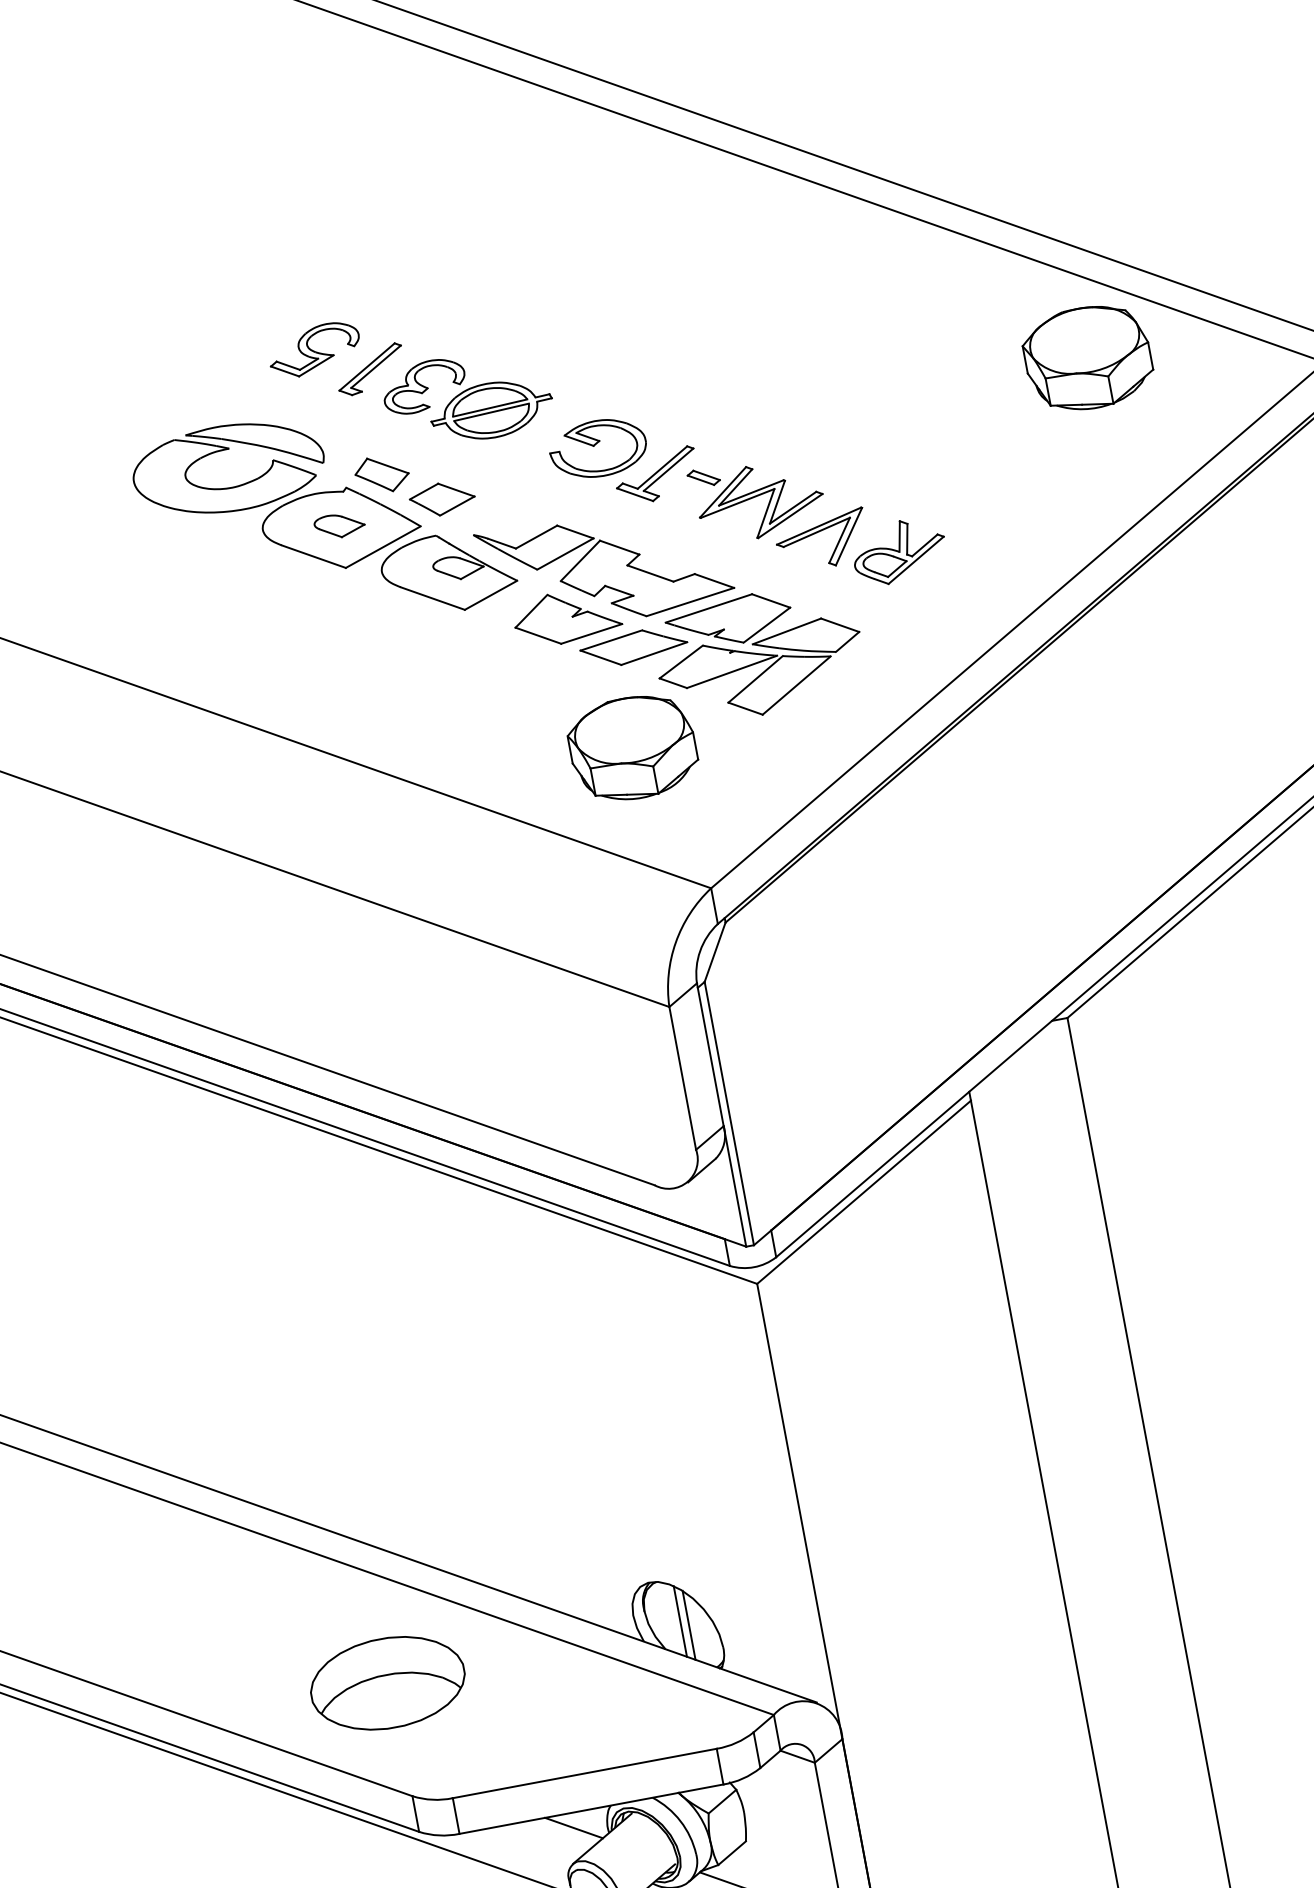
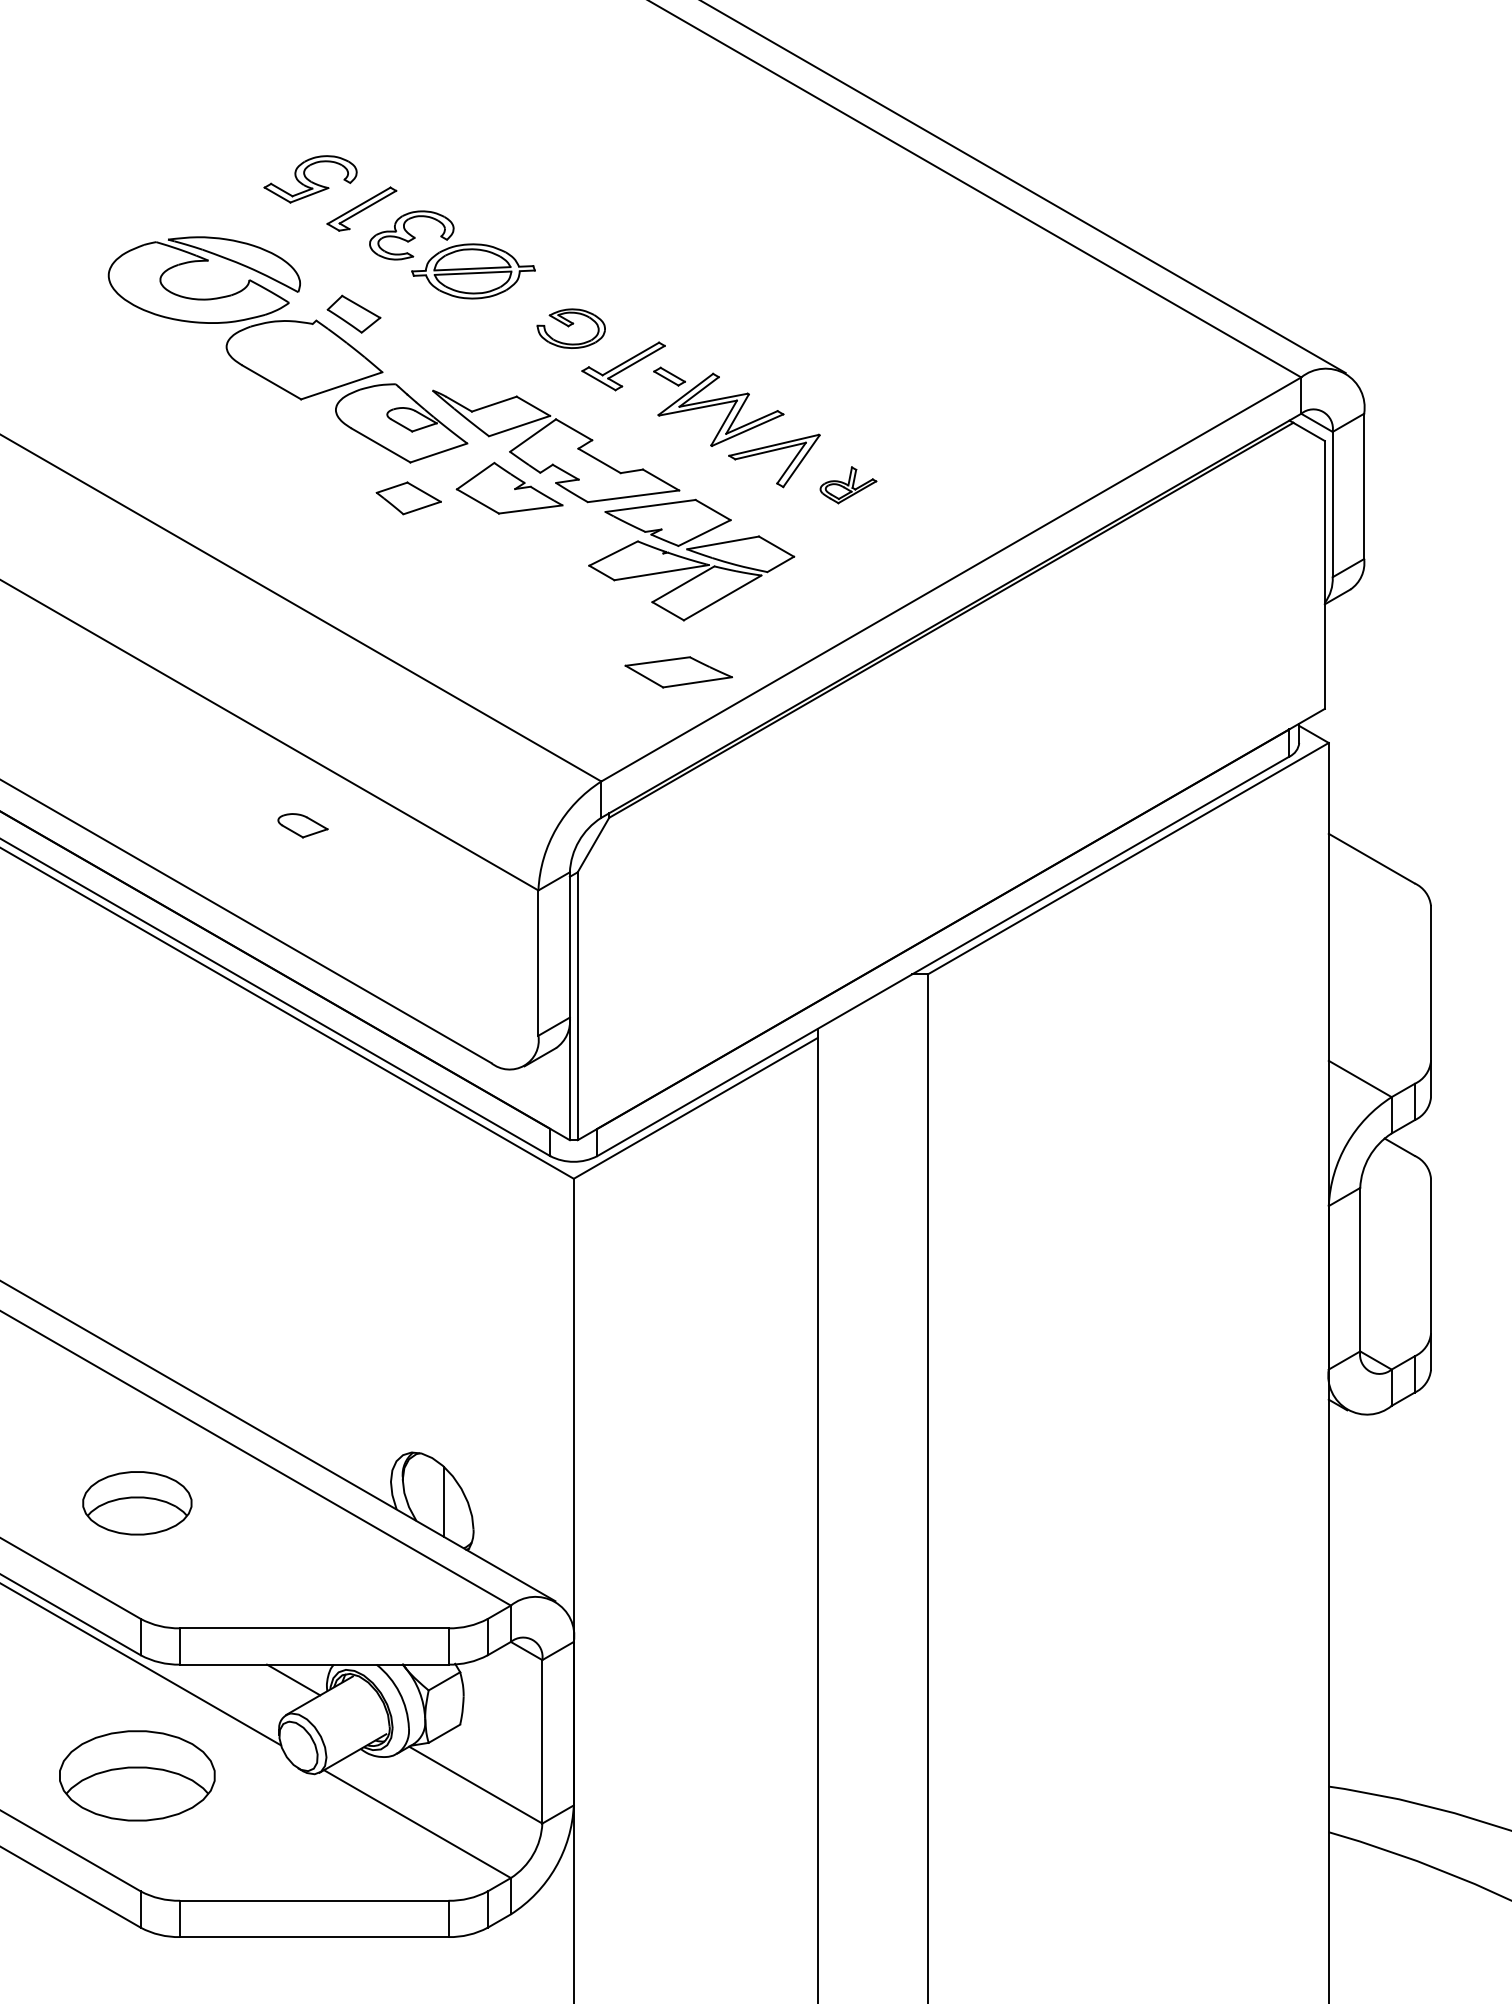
part: (1088, 357) -> (1069, 329), removed
part: (598, 448) -> (571, 328), size x0.7
part: (442, 499) -> (408, 498), moved
part: (339, 525) -> (302, 825), moved
part: (899, 551) -> (848, 485), size x0.6
part: (633, 647) -> (678, 672), moved
part: (633, 748) -> (550, 629), removed
line: (680, 1621) -> (436, 1496), removed
part: (387, 1682) -> (137, 1502), size x0.7

